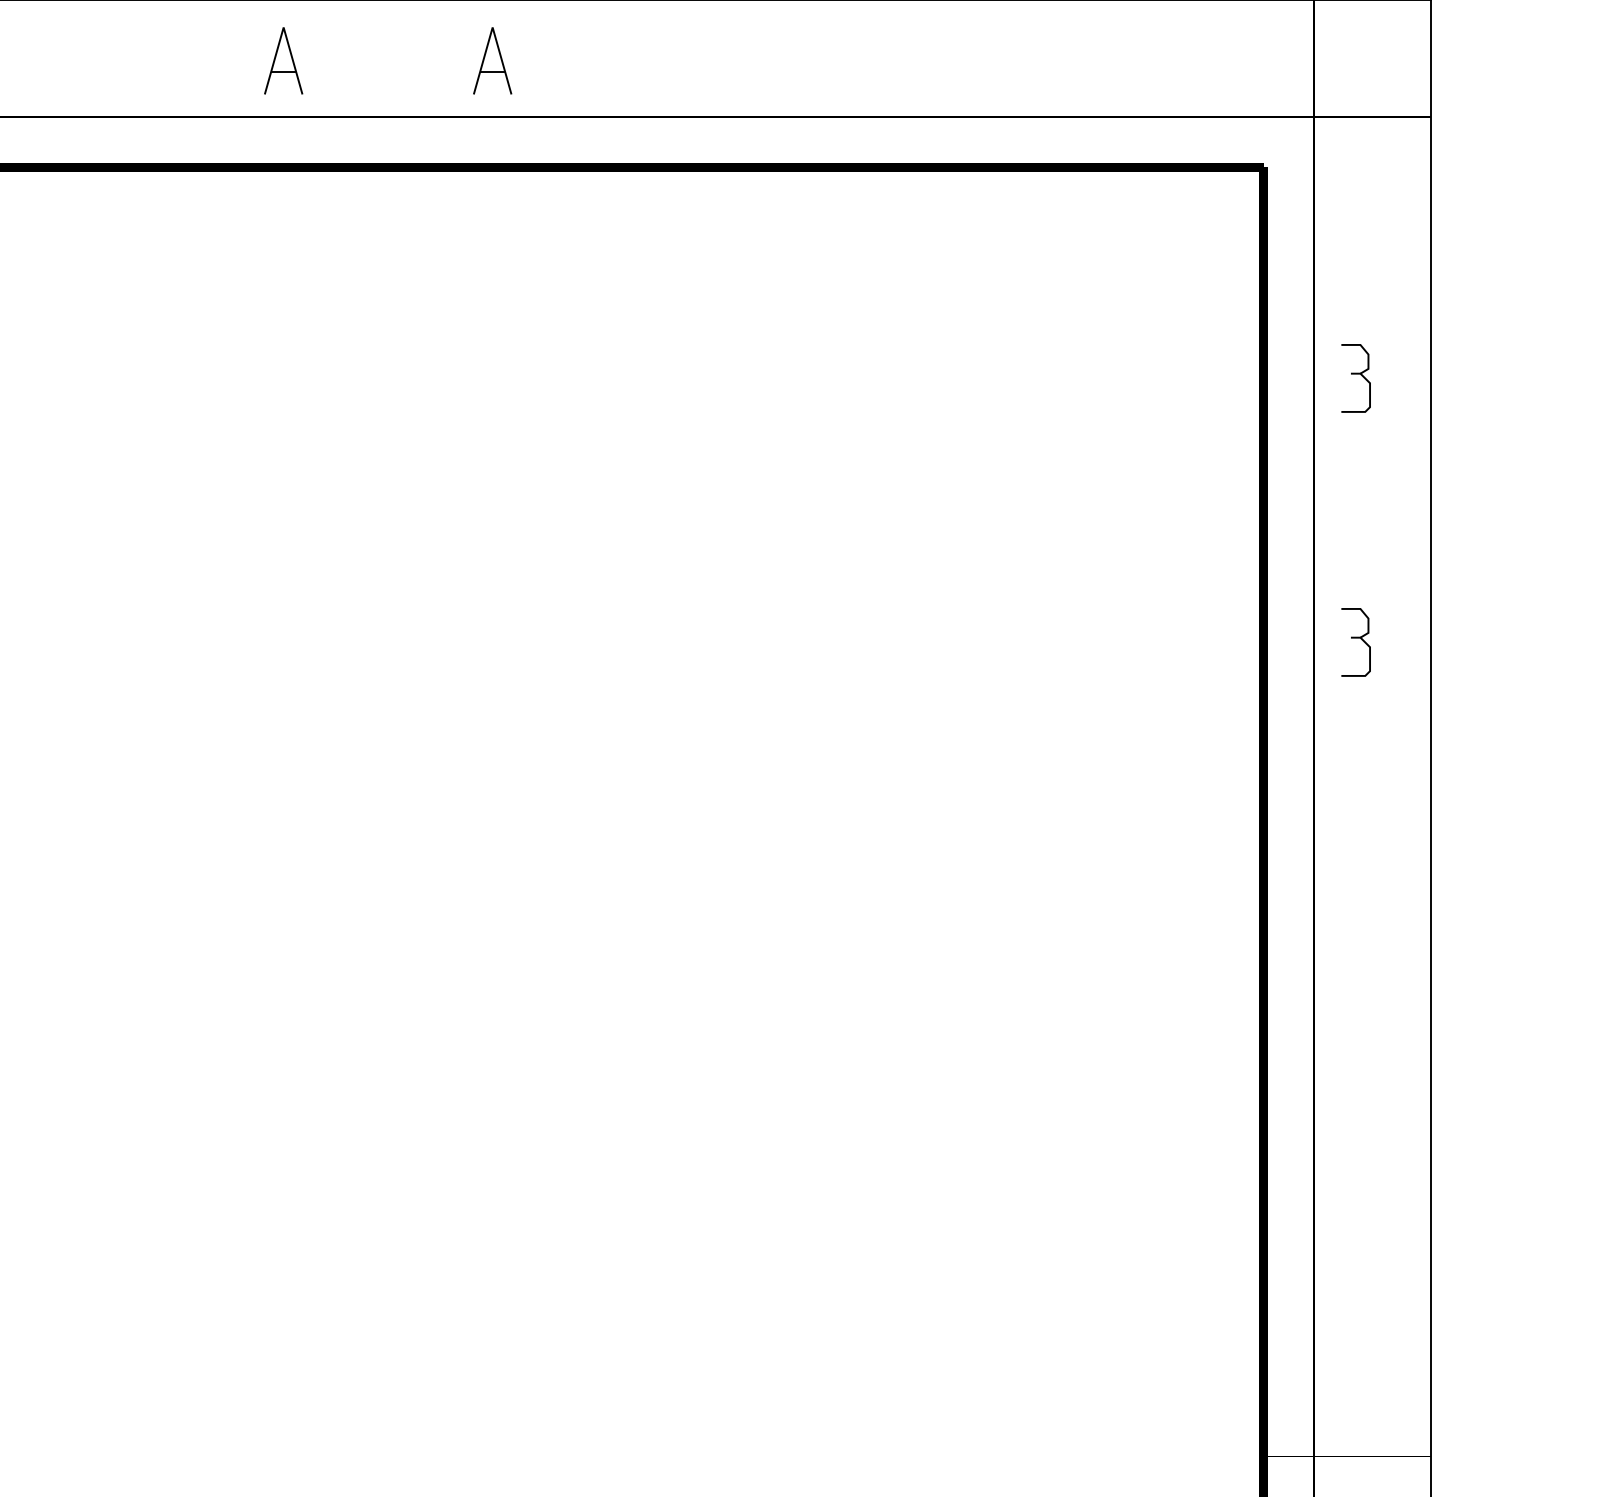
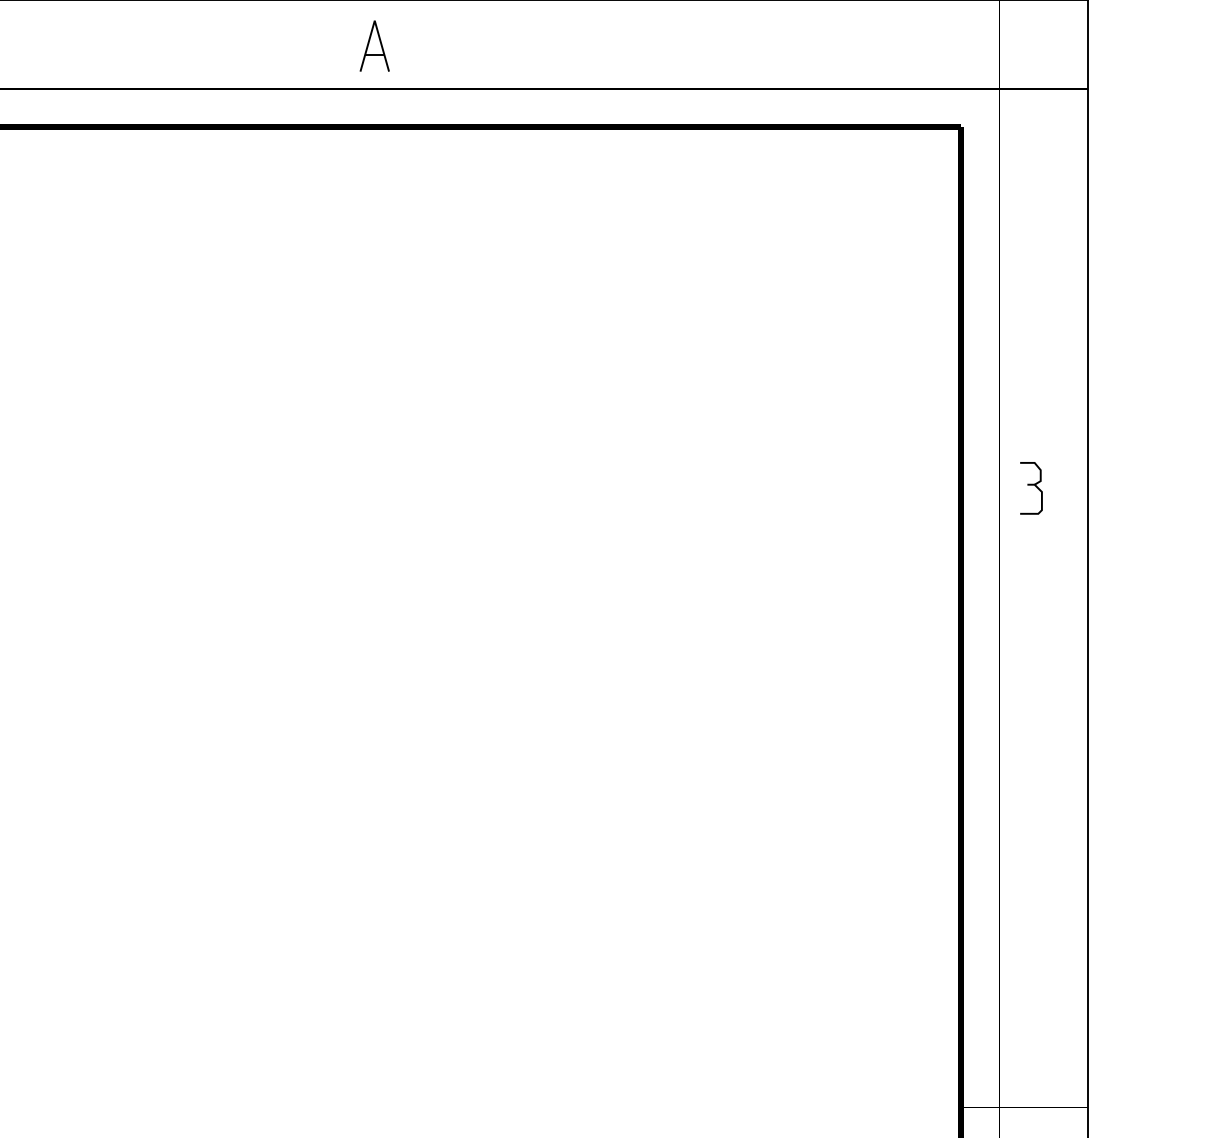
part: (283, 60) -> (215, 45), removed
part: (1355, 378) -> (1030, 287), removed

